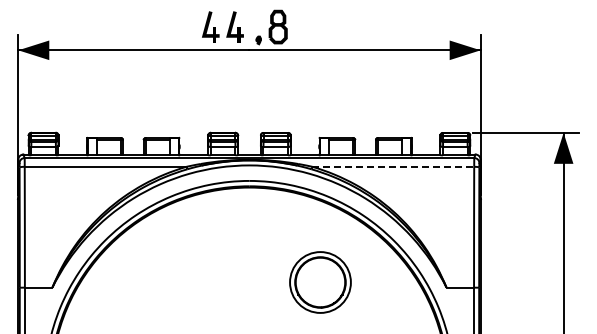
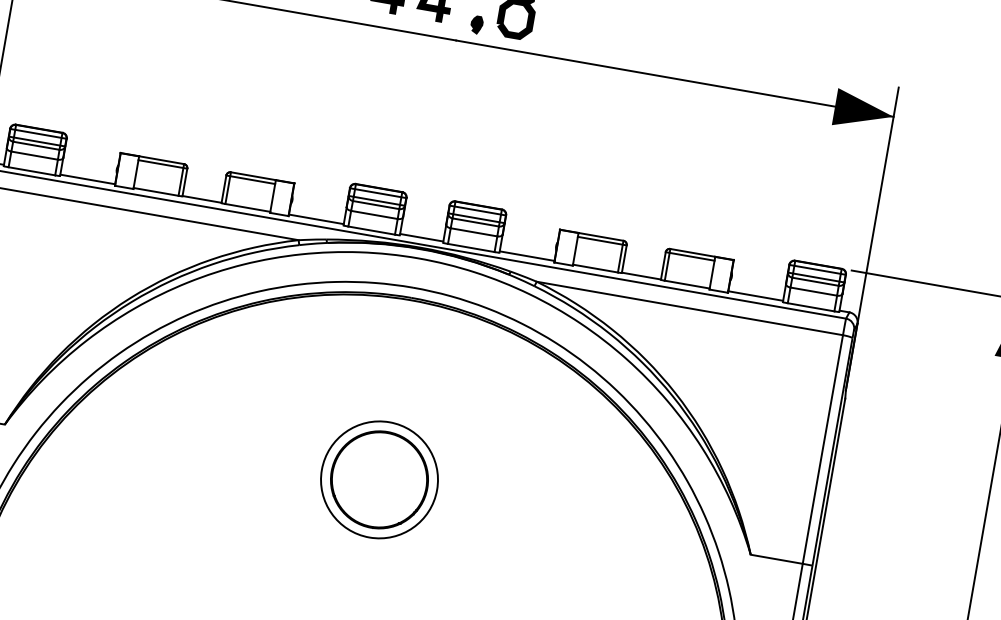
line: (393, 166) -> (690, 307), dashed -> solid
part: (320, 282) -> (379, 479), moved

